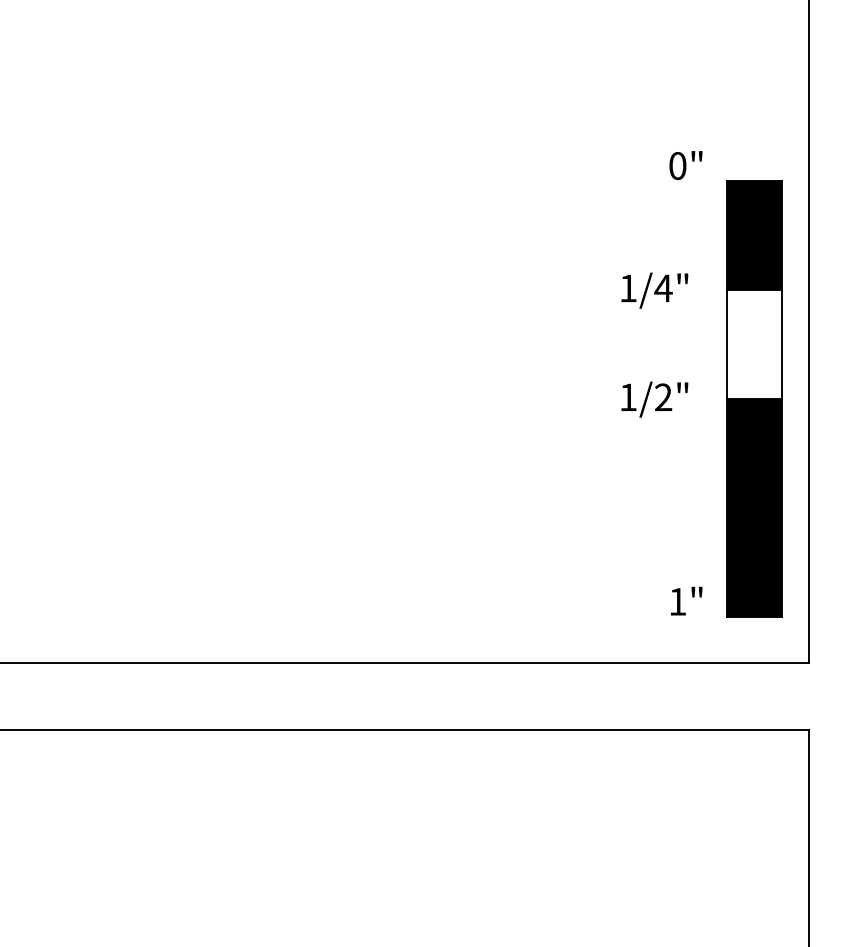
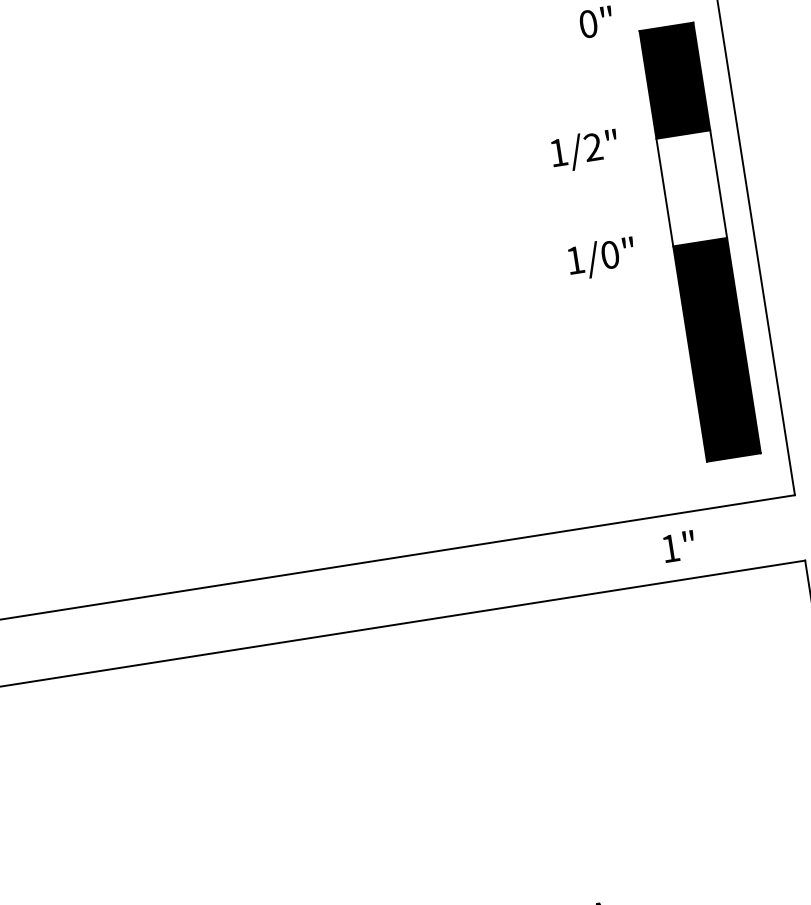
text: (663, 288) -> (593, 147), 1/4" -> 1/2"
text: (663, 397) -> (610, 255), 1/2" -> 1/0"
text: (686, 600) -> (678, 545), moved

